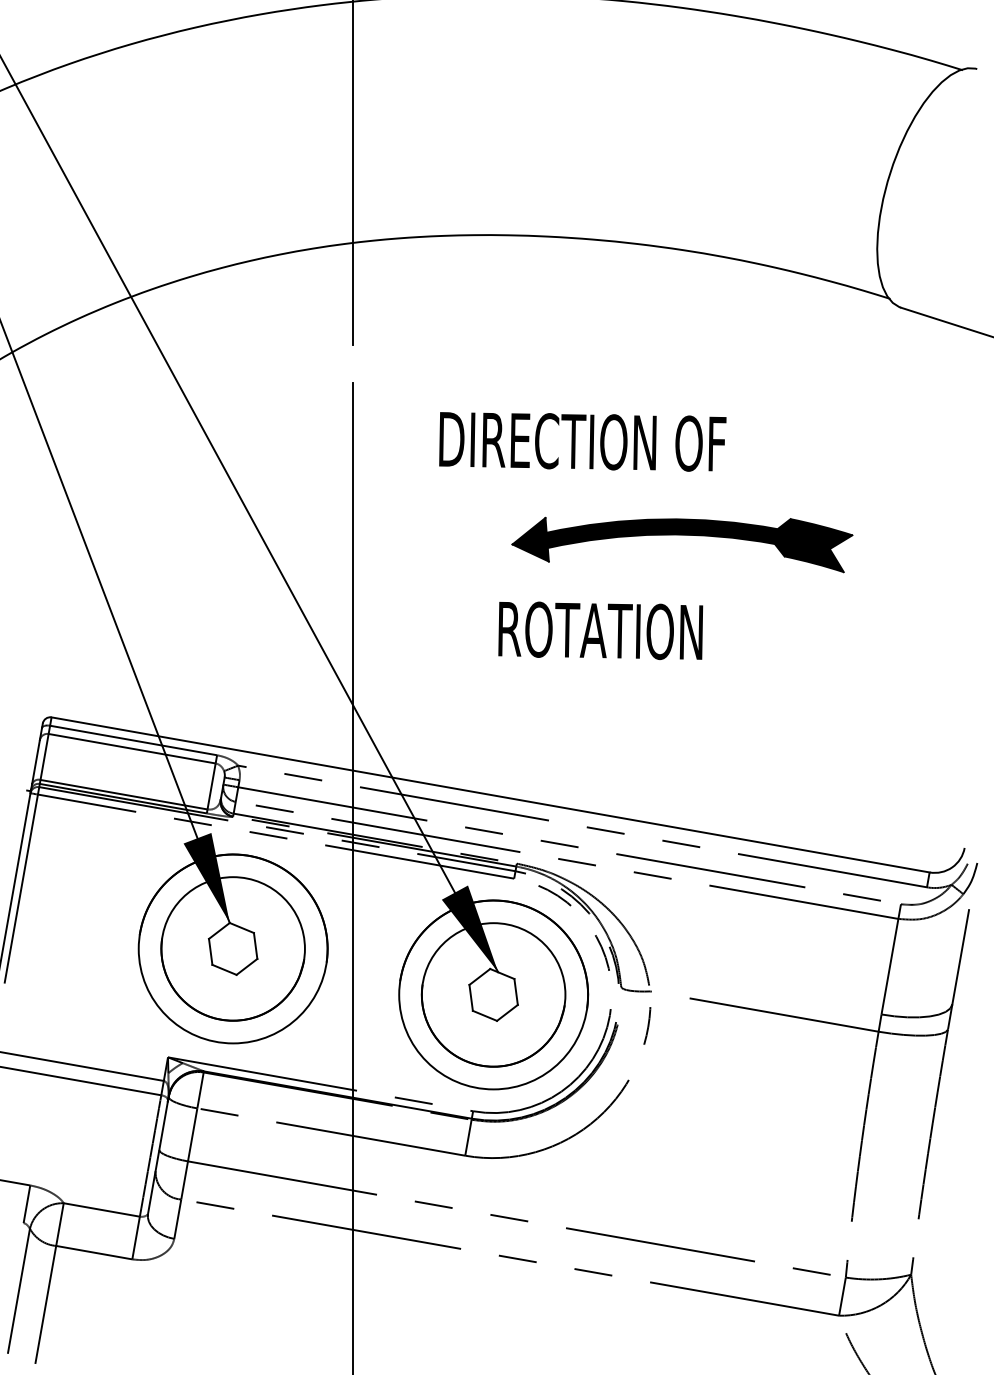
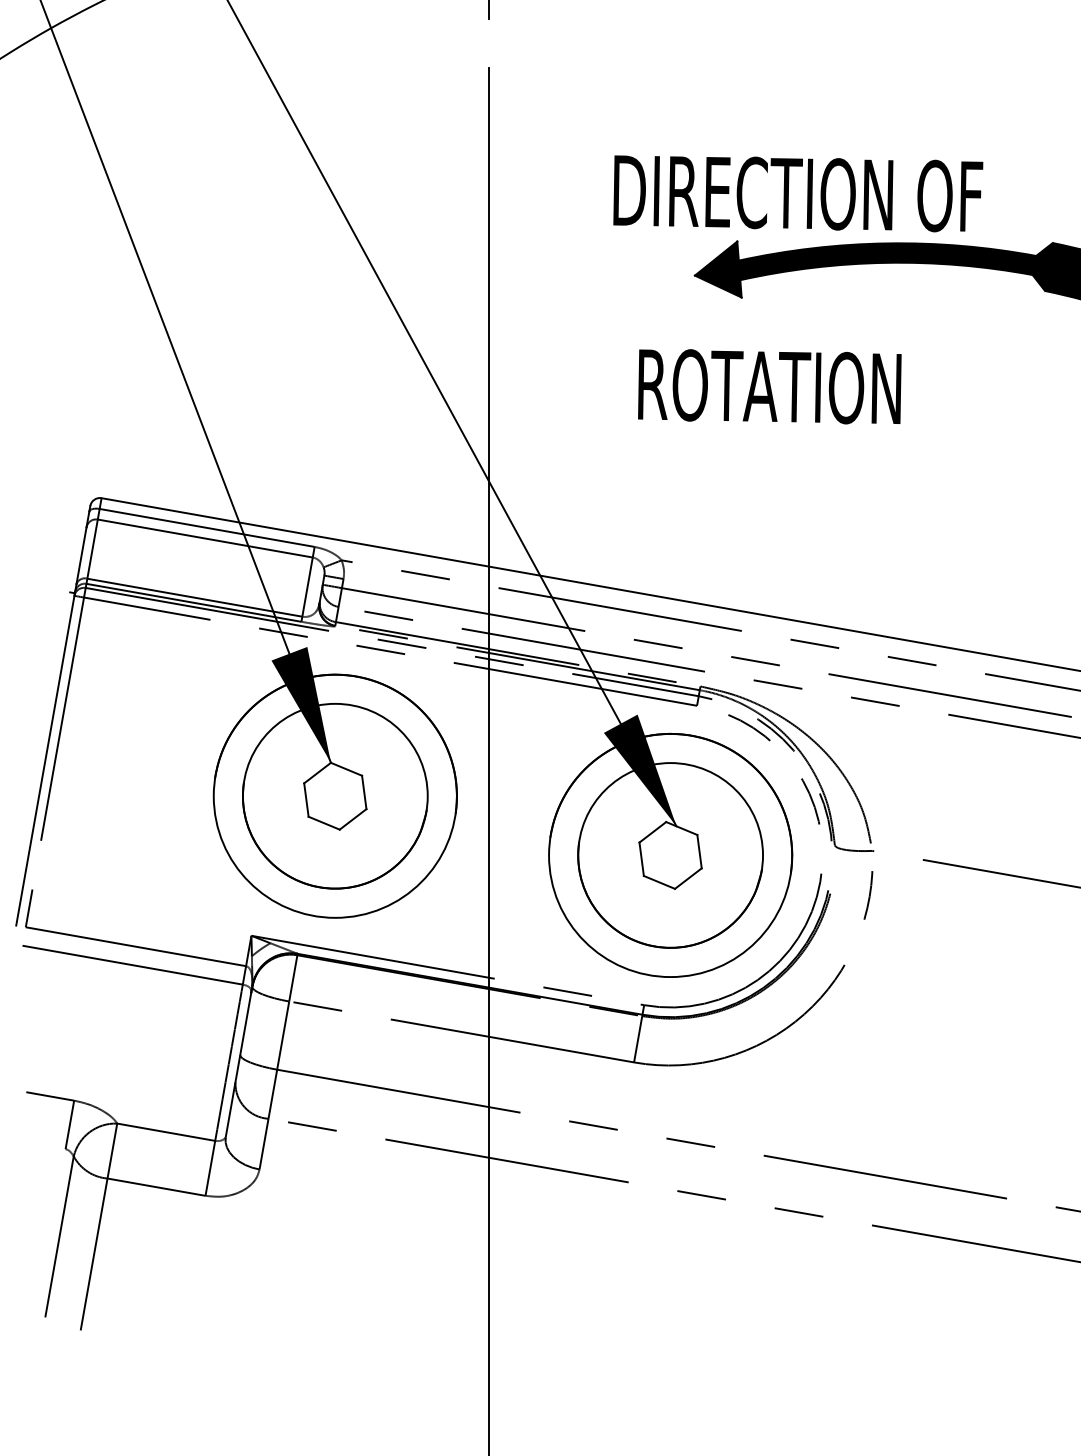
text: (582, 441) -> (797, 193), moved
text: (600, 630) -> (769, 386), moved

